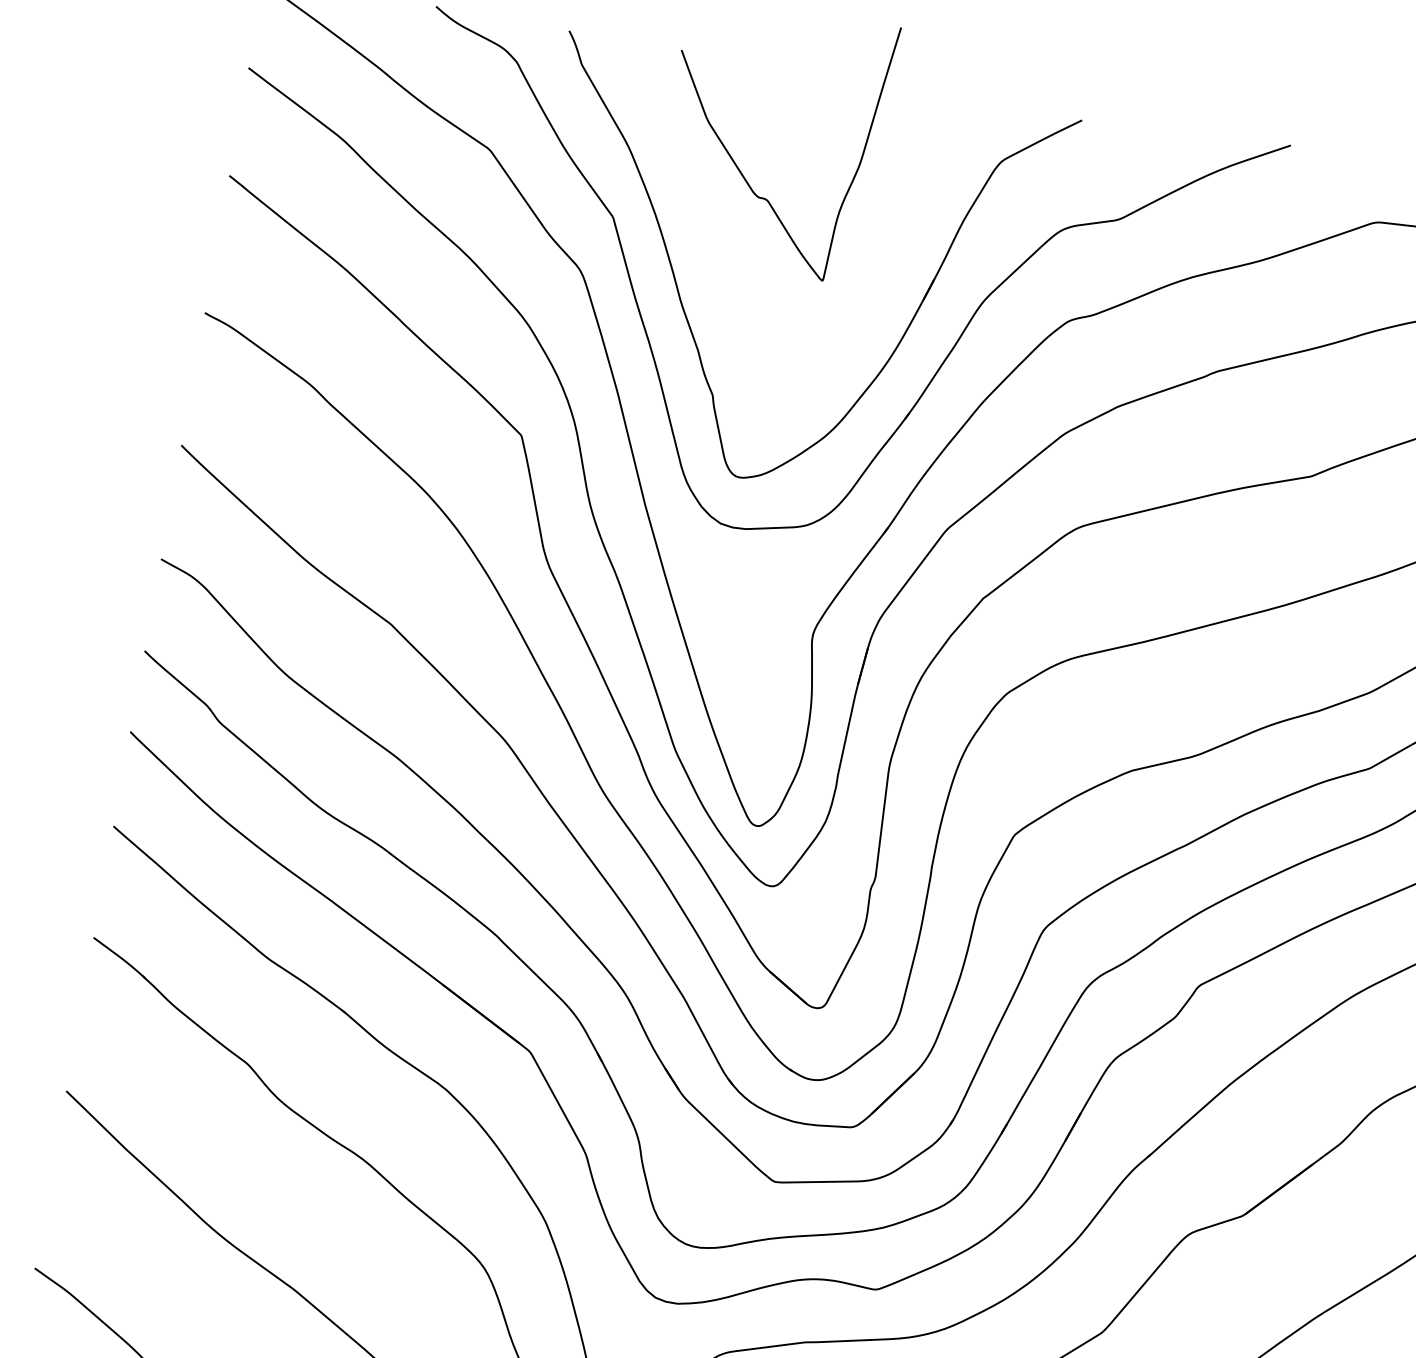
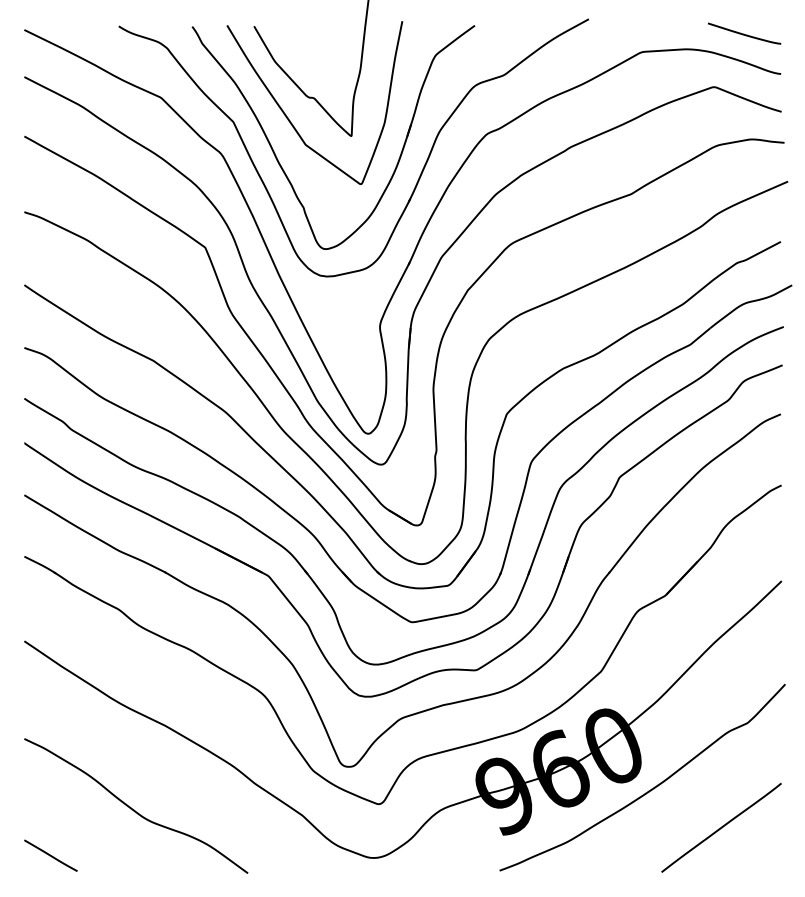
curve: (717, 232) -> (290, 120), added

